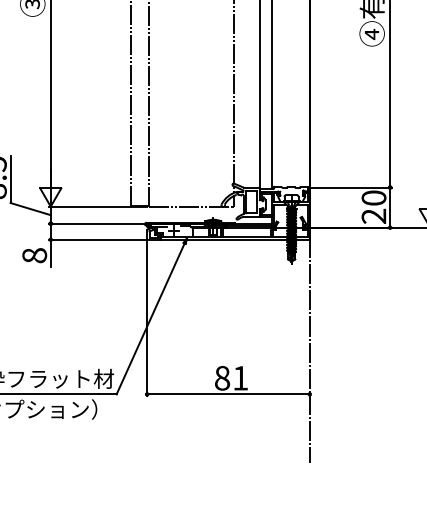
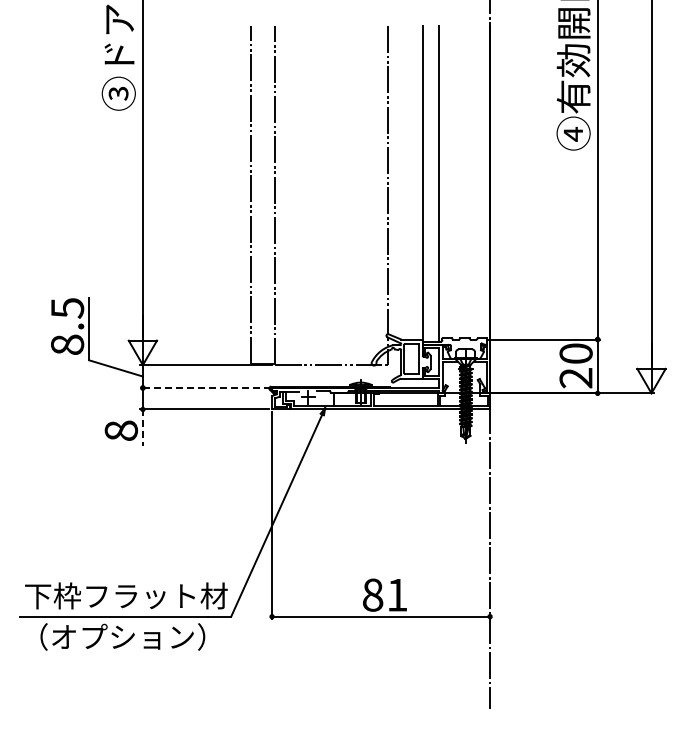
line: (96, 223) -> (204, 387), solid -> dashed
line: (50, 253) -> (142, 428), solid -> dashed

